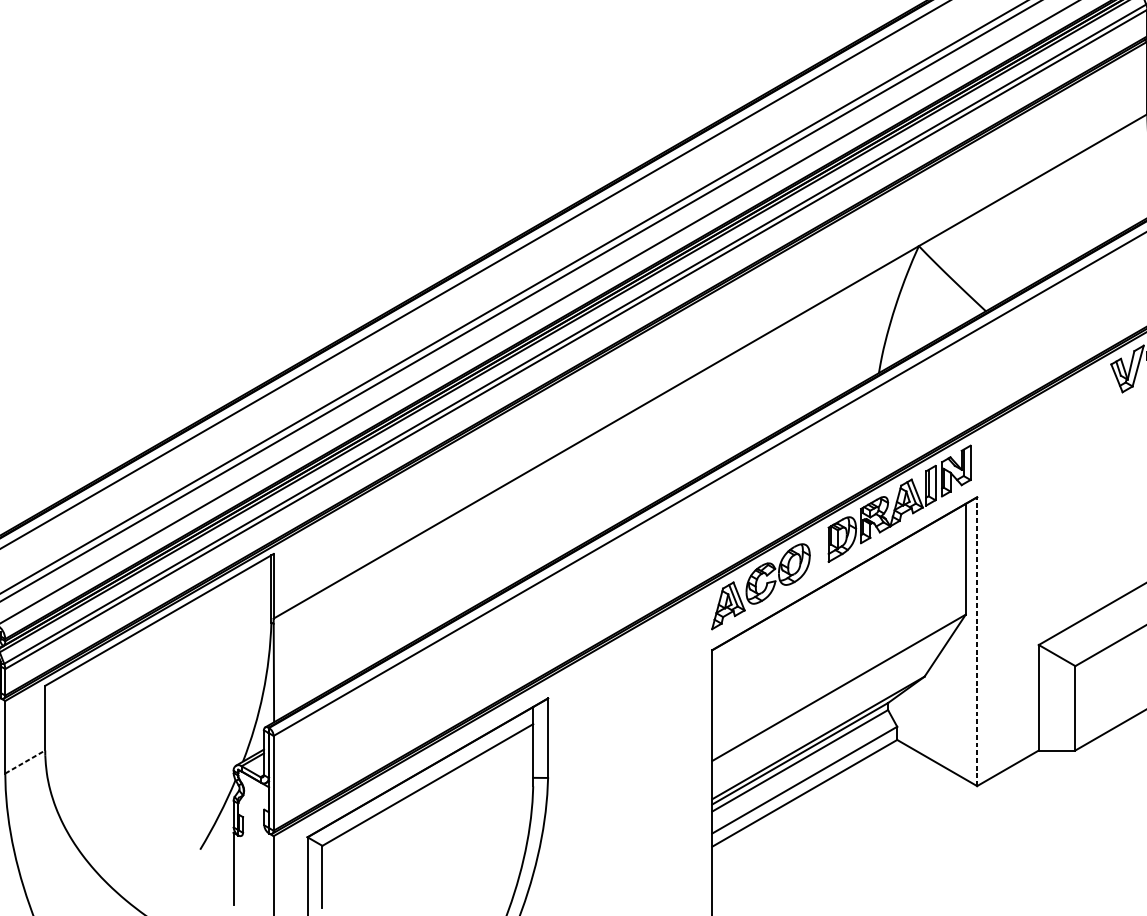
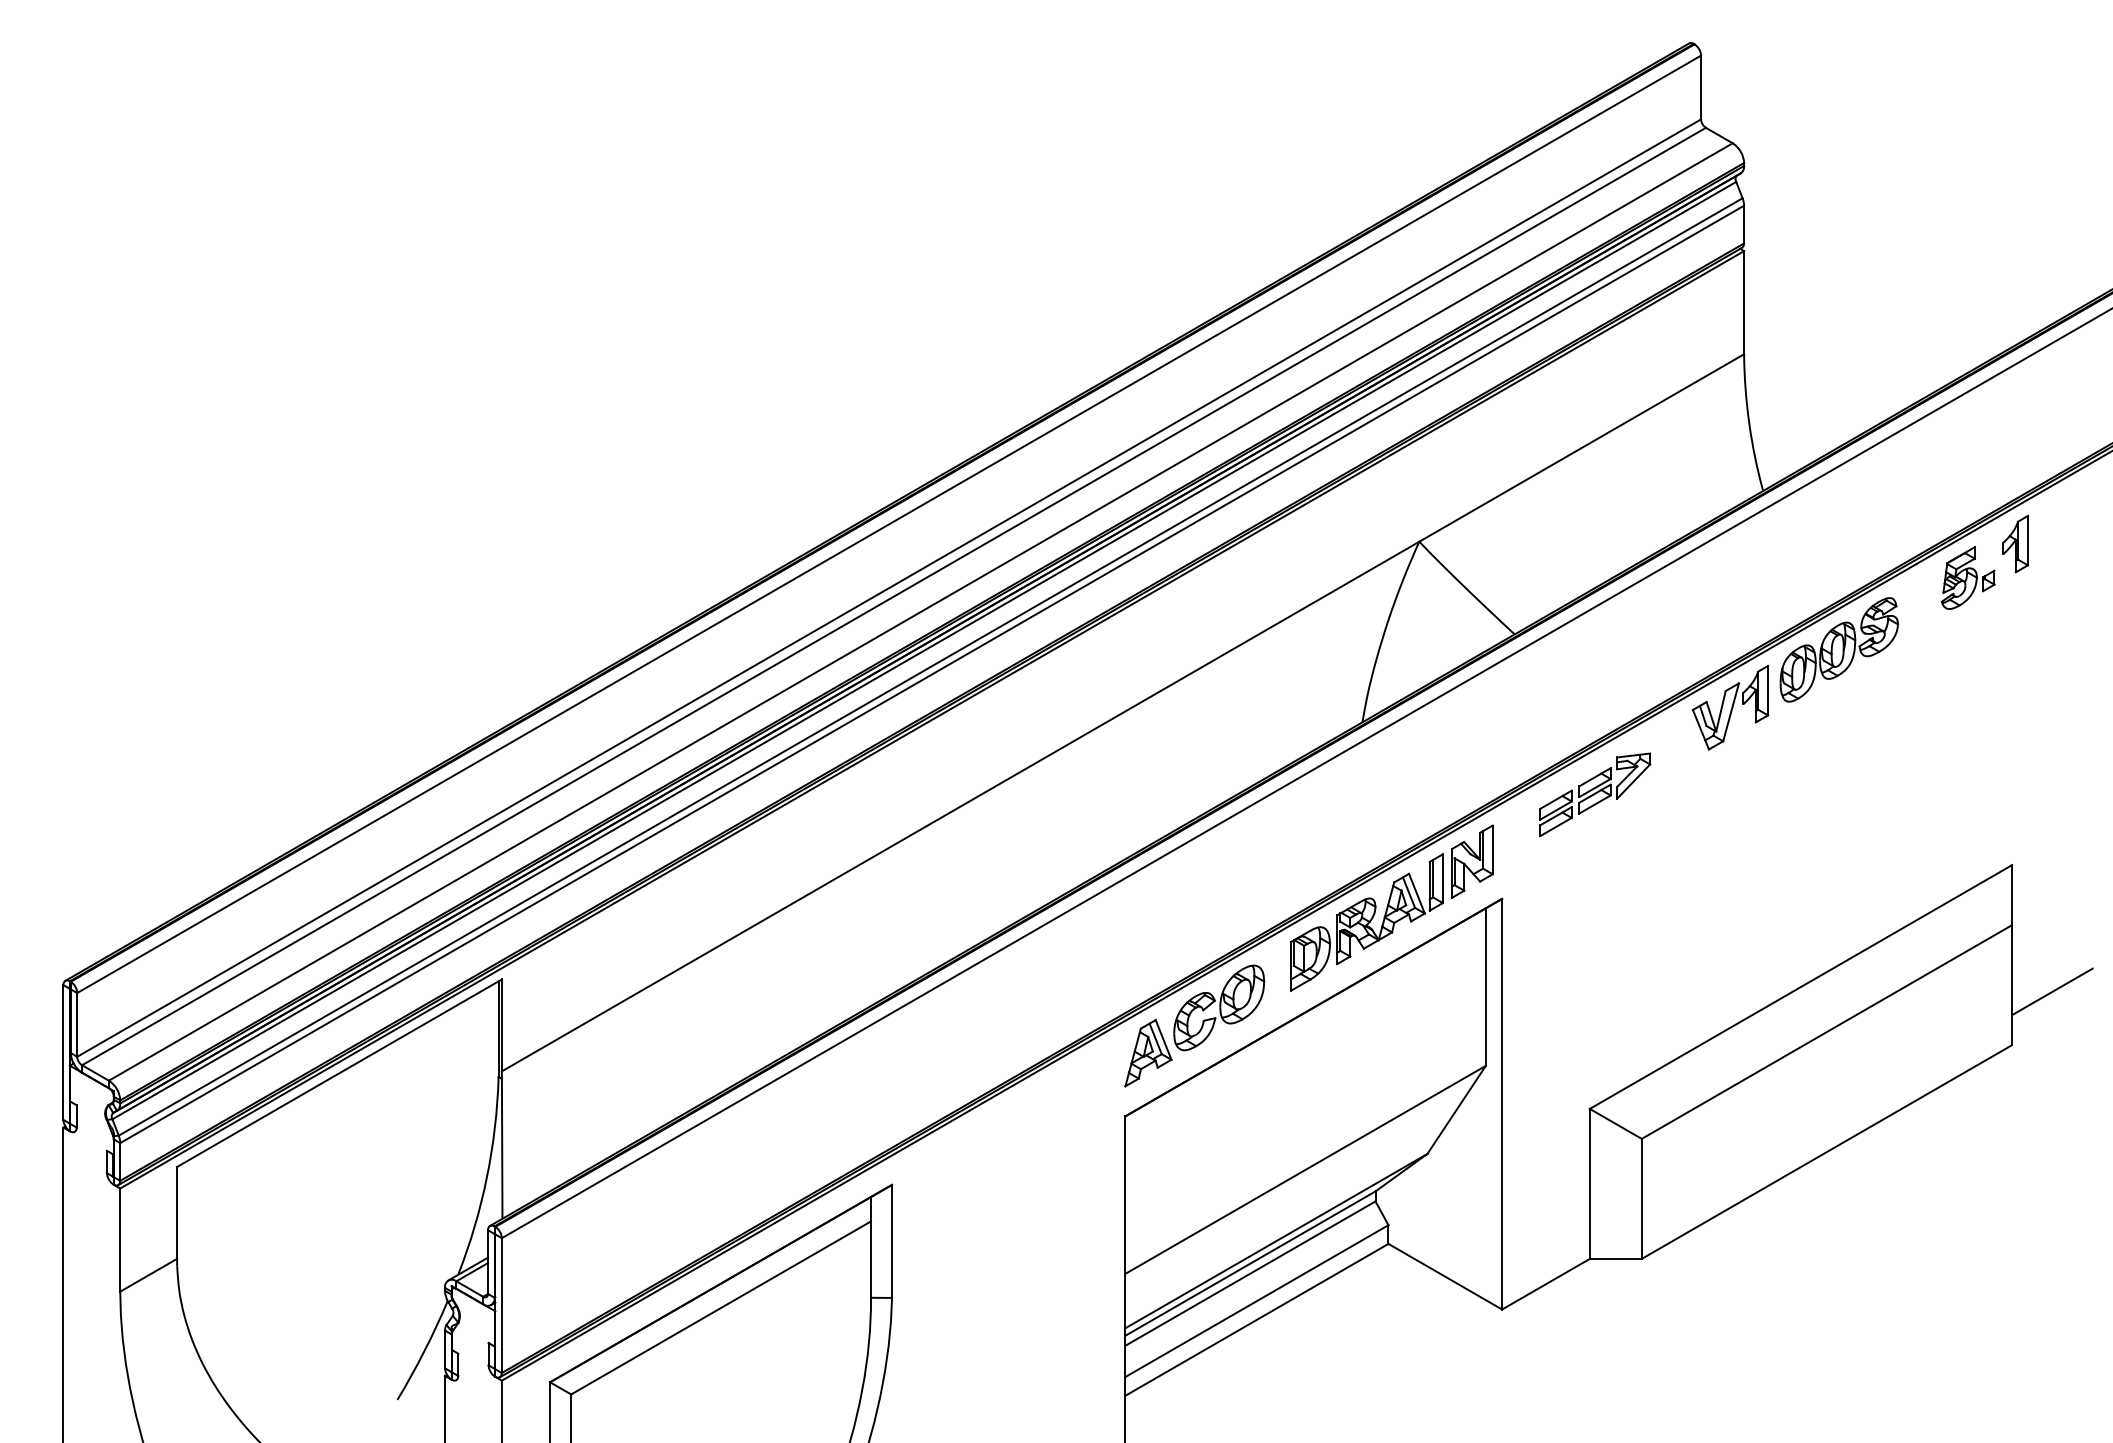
part: (1042, 423) -> (1595, 794), added
line: (977, 641) -> (1502, 1103), dashed -> solid
line: (25, 762) -> (148, 1275), dashed -> solid

